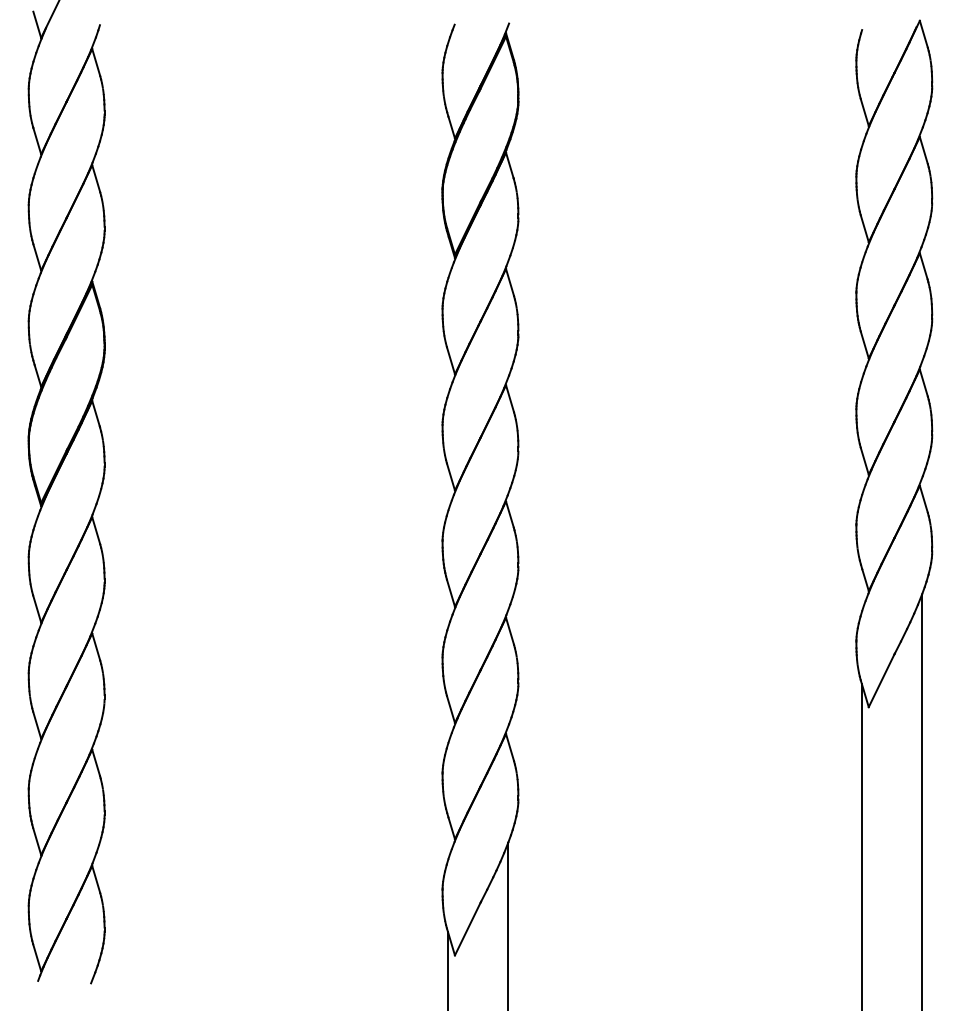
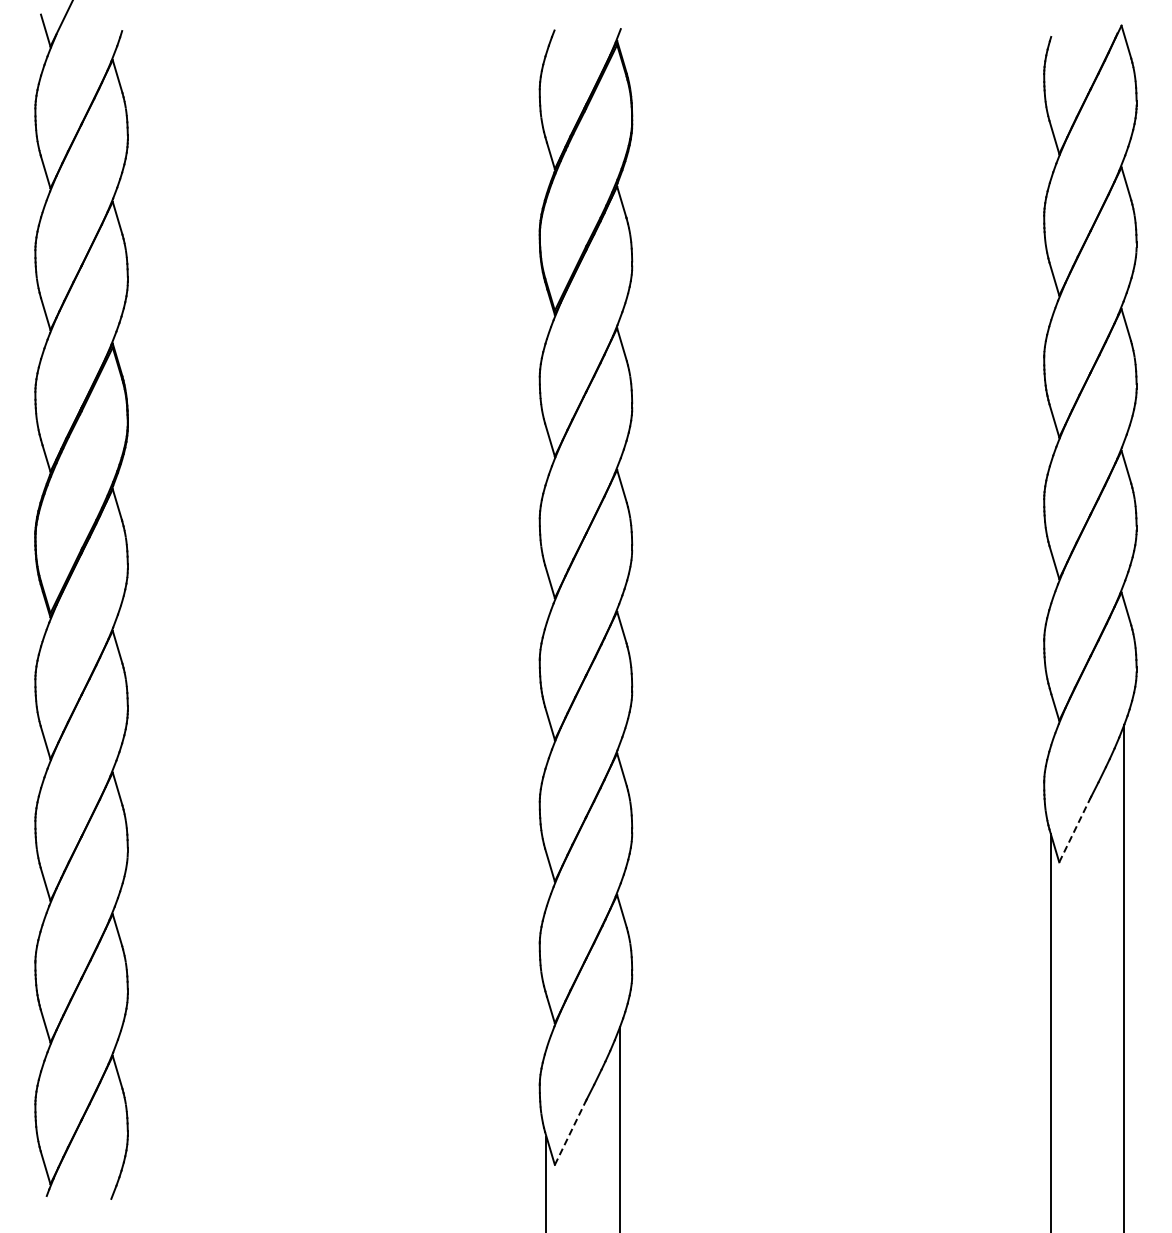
line: (881, 681) -> (1074, 830), solid -> dashed
line: (467, 928) -> (570, 1132), solid -> dashed

